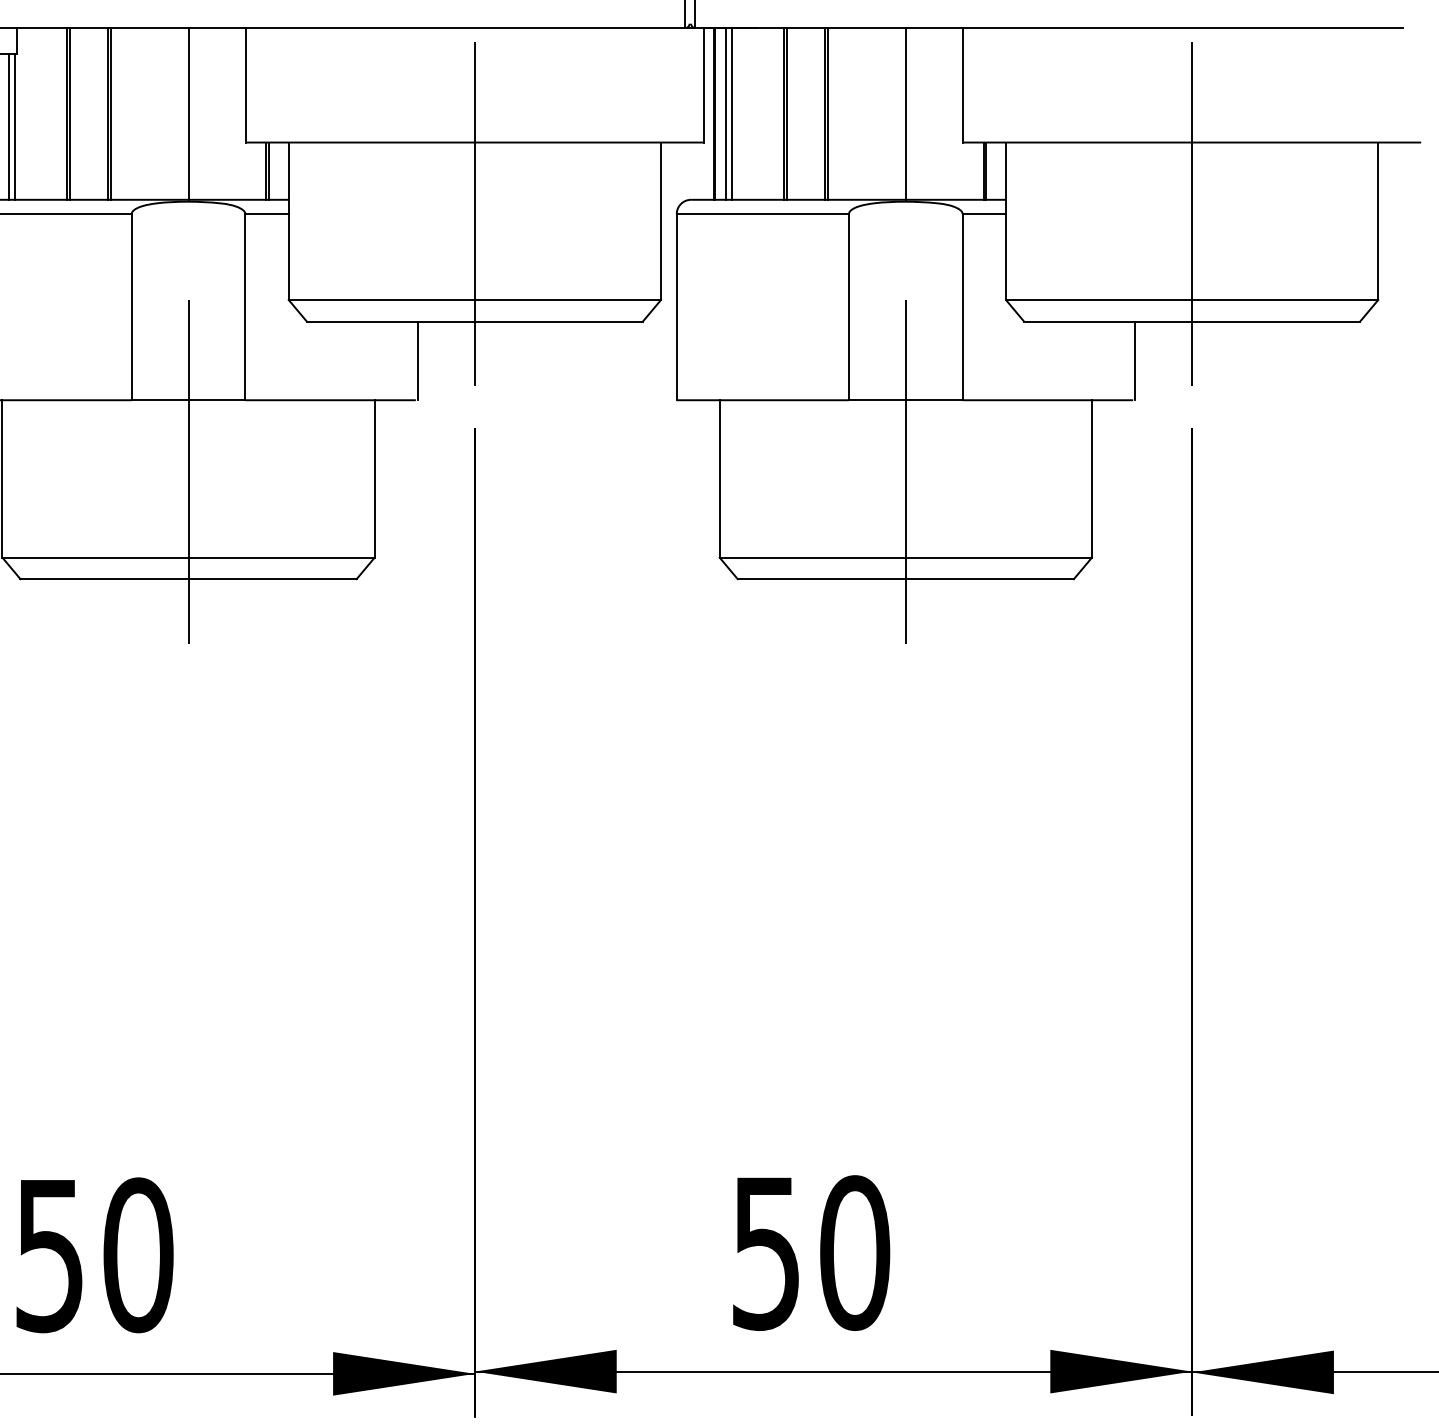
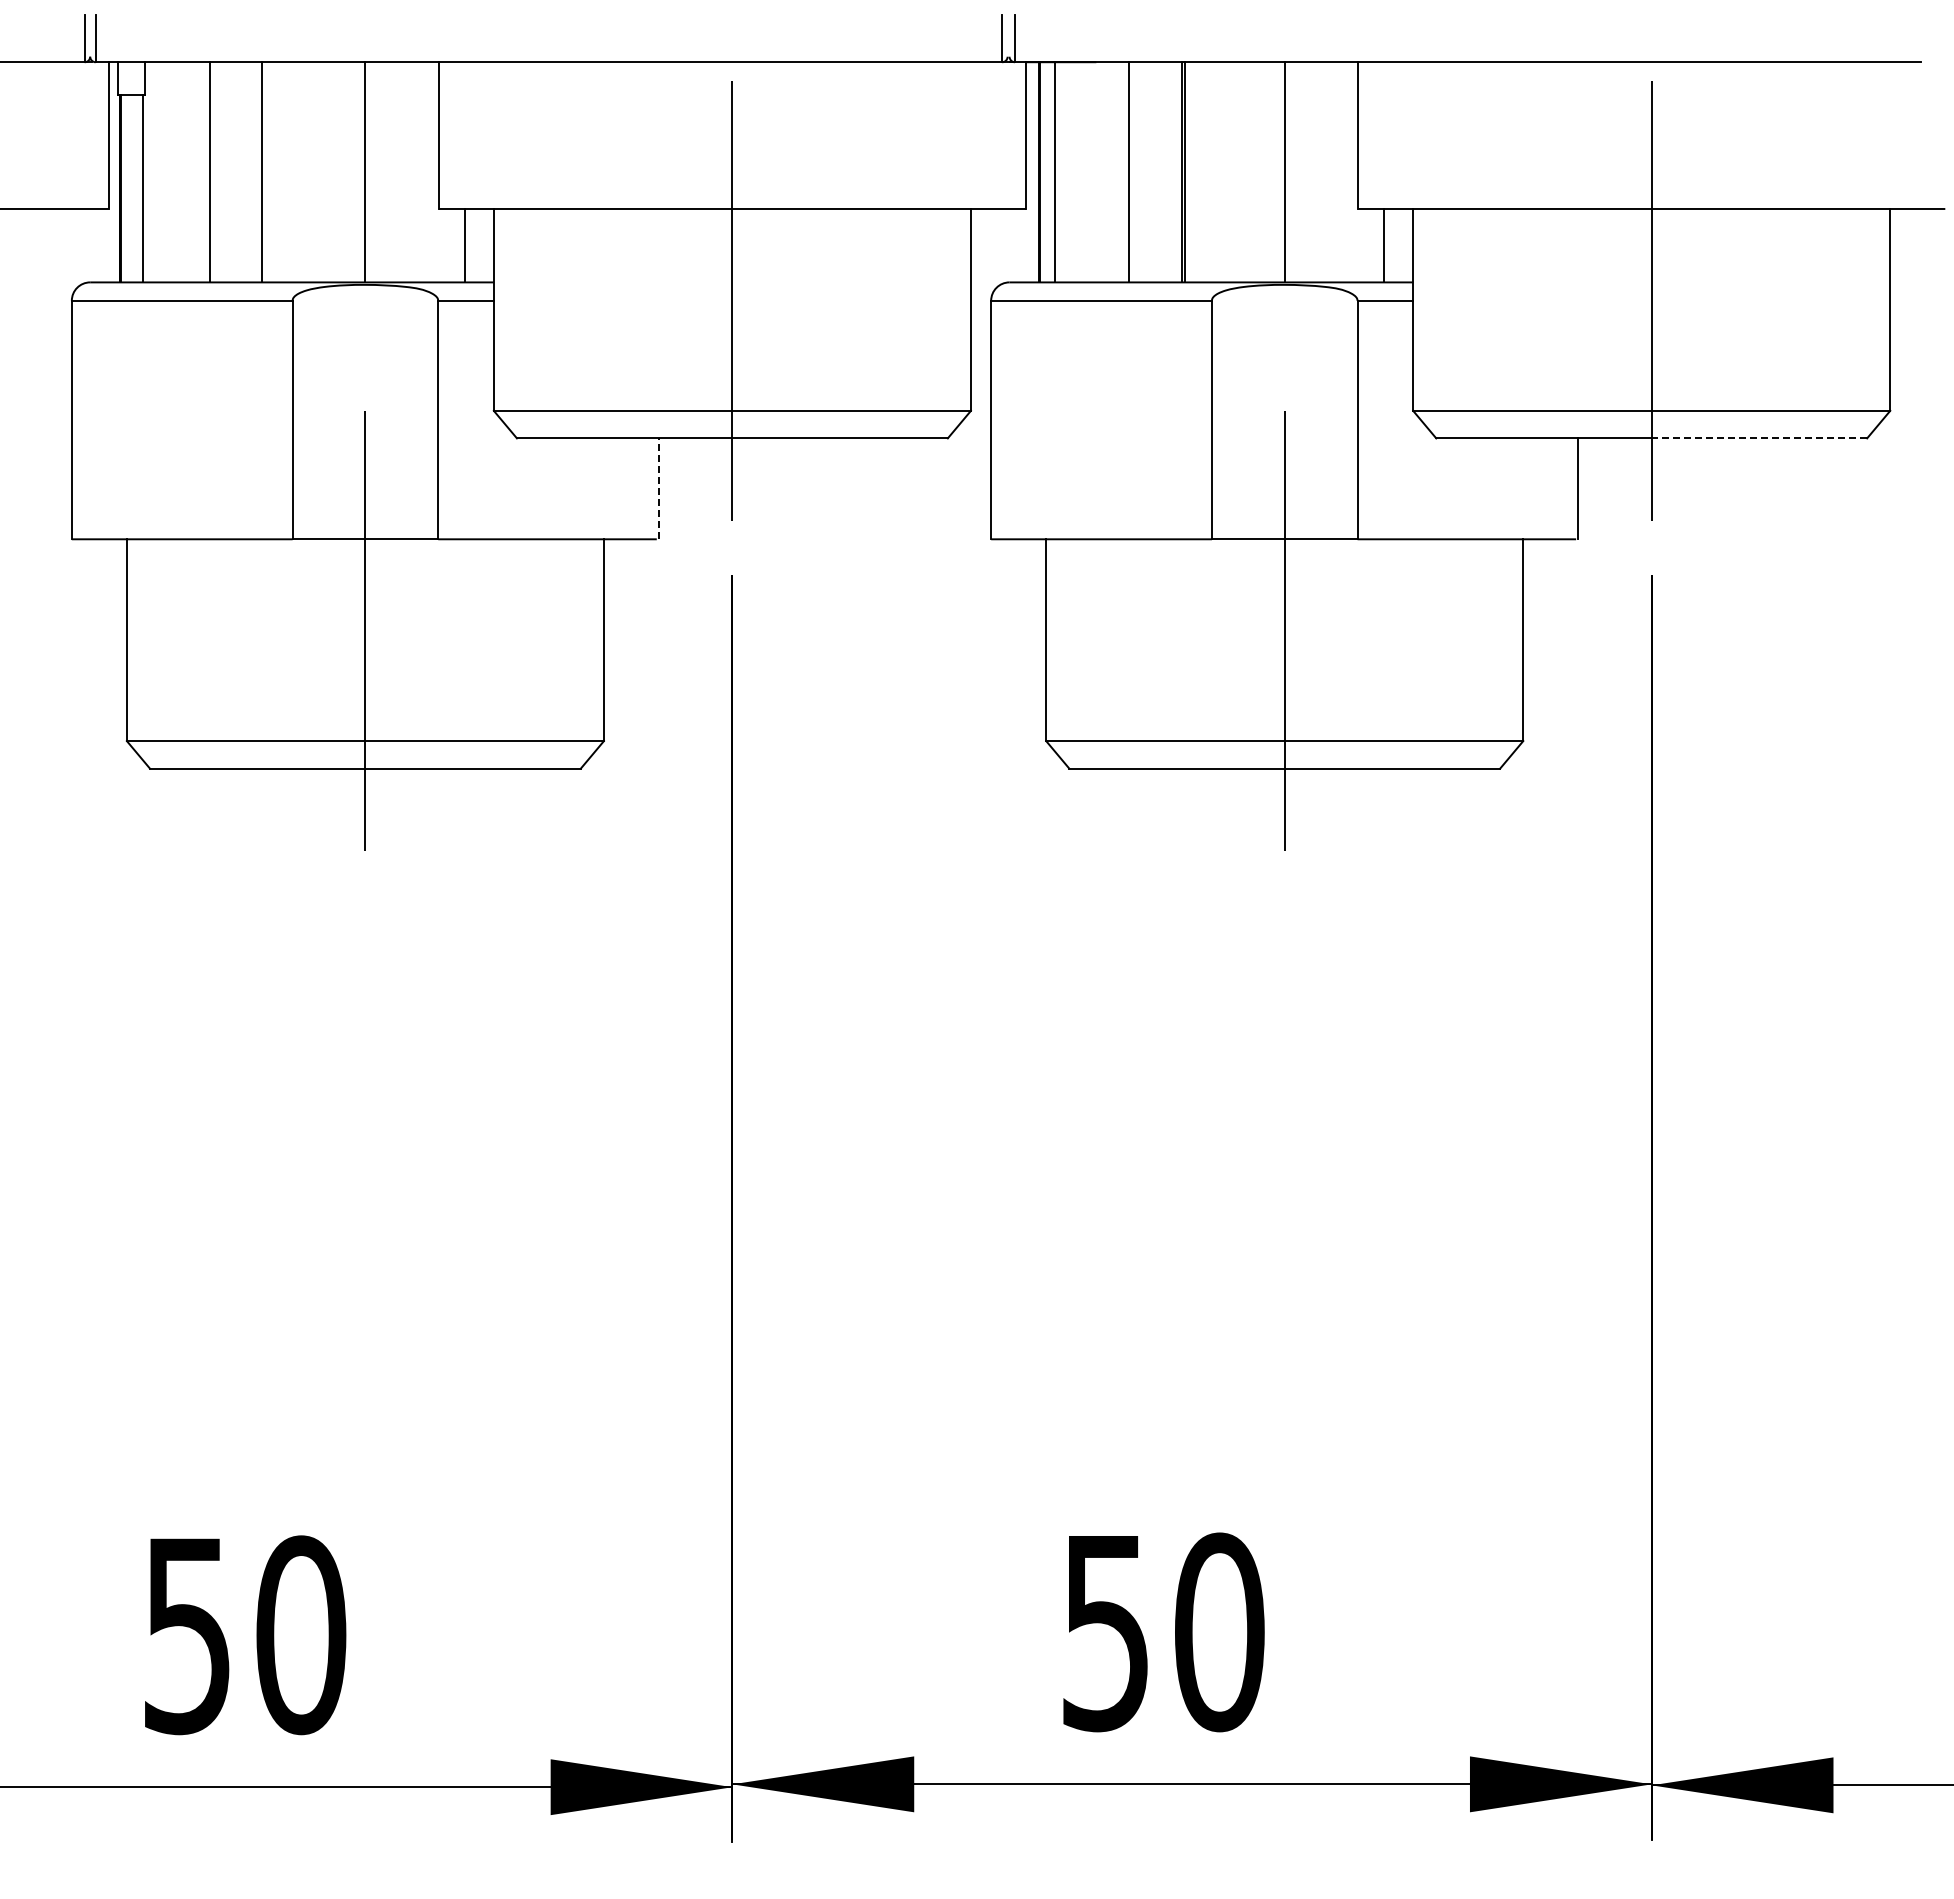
line: (70, 114) -> (213, 172), removed
line: (110, 114) -> (265, 172), removed
line: (732, 114) -> (1062, 172), removed
line: (787, 114) -> (1132, 172), removed
line: (9, 126) -> (135, 188), removed
line: (268, 171) -> (468, 245), removed
line: (985, 171) -> (1387, 245), removed
line: (1276, 321) -> (1759, 438), solid -> dashed
line: (417, 360) -> (658, 488), solid -> dashed

